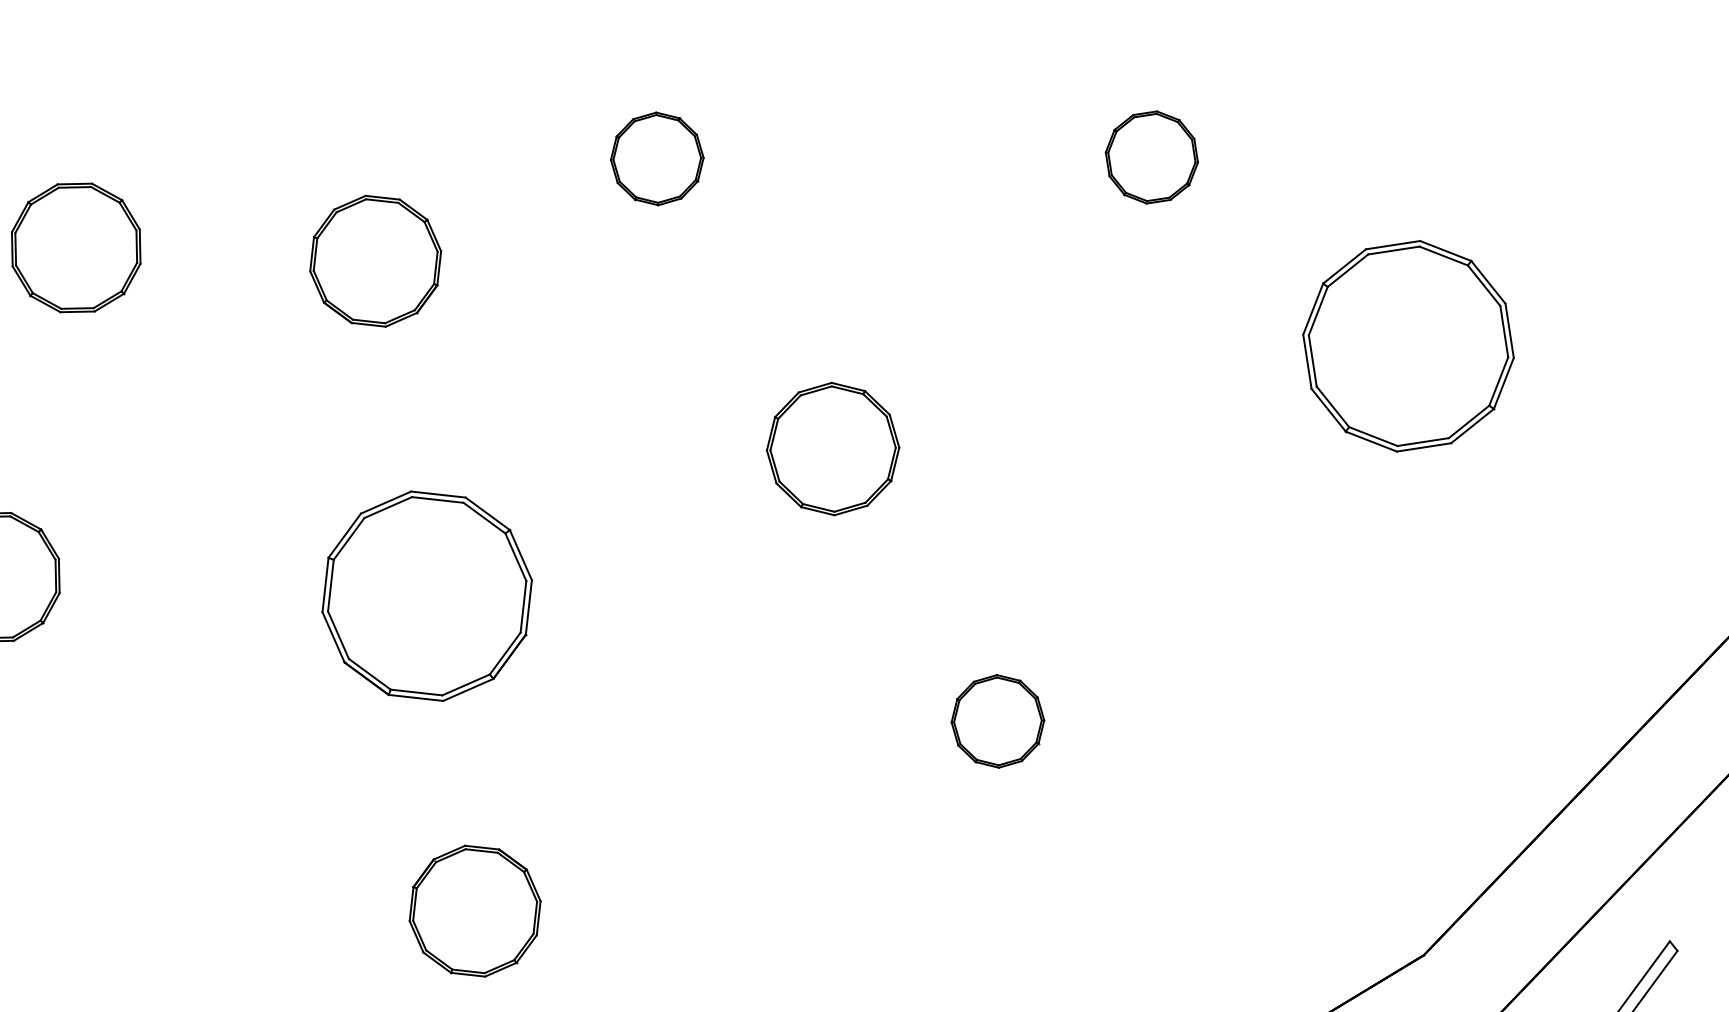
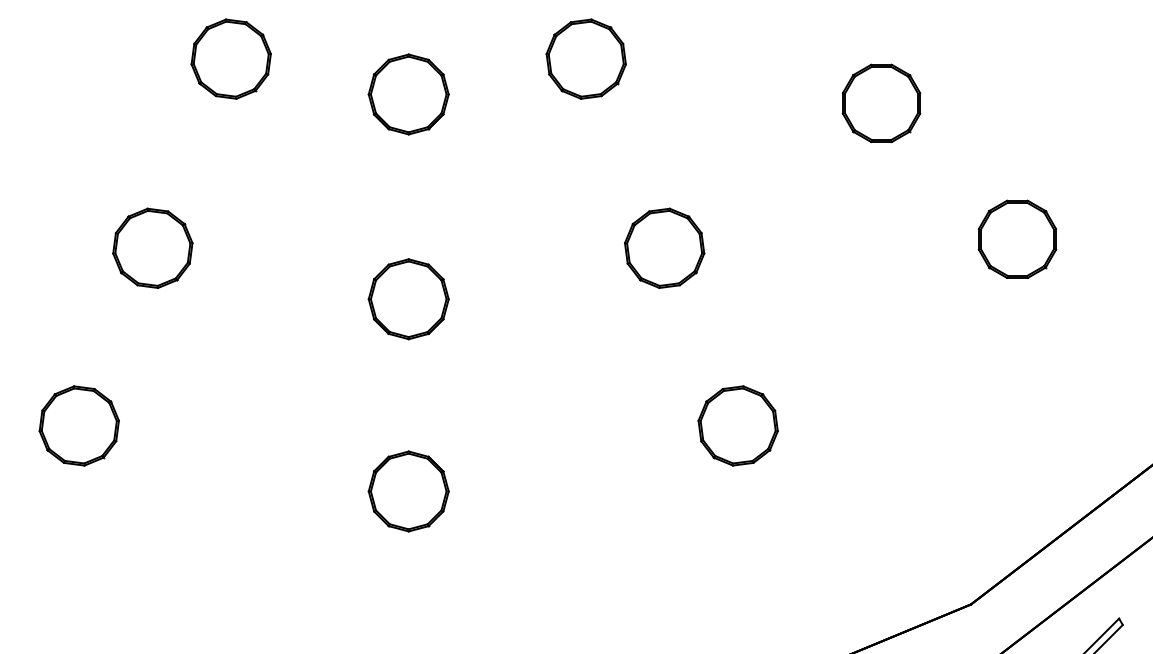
part: (1151, 157) -> (881, 103), size x1.43
part: (656, 158) -> (585, 58), size x1.43
part: (1408, 344) -> (1017, 238), size x0.62
part: (426, 596) -> (408, 299), size x0.62
part: (996, 720) -> (737, 425), size x1.43

